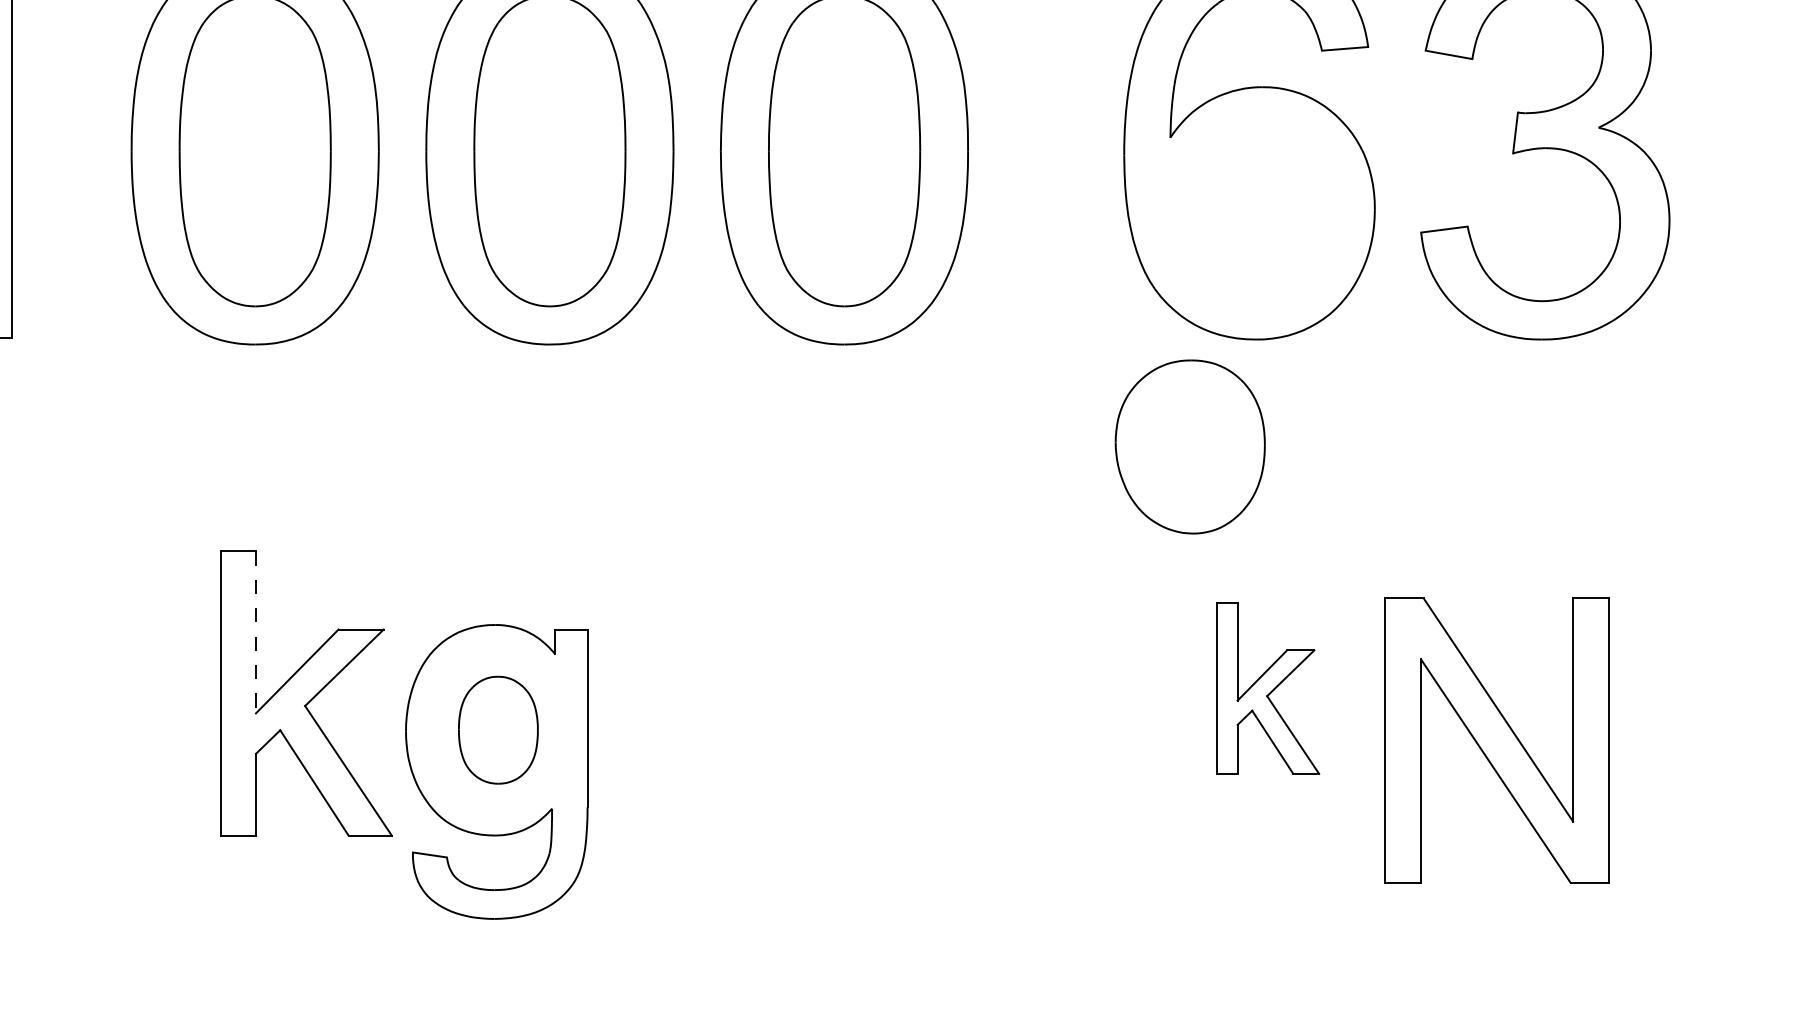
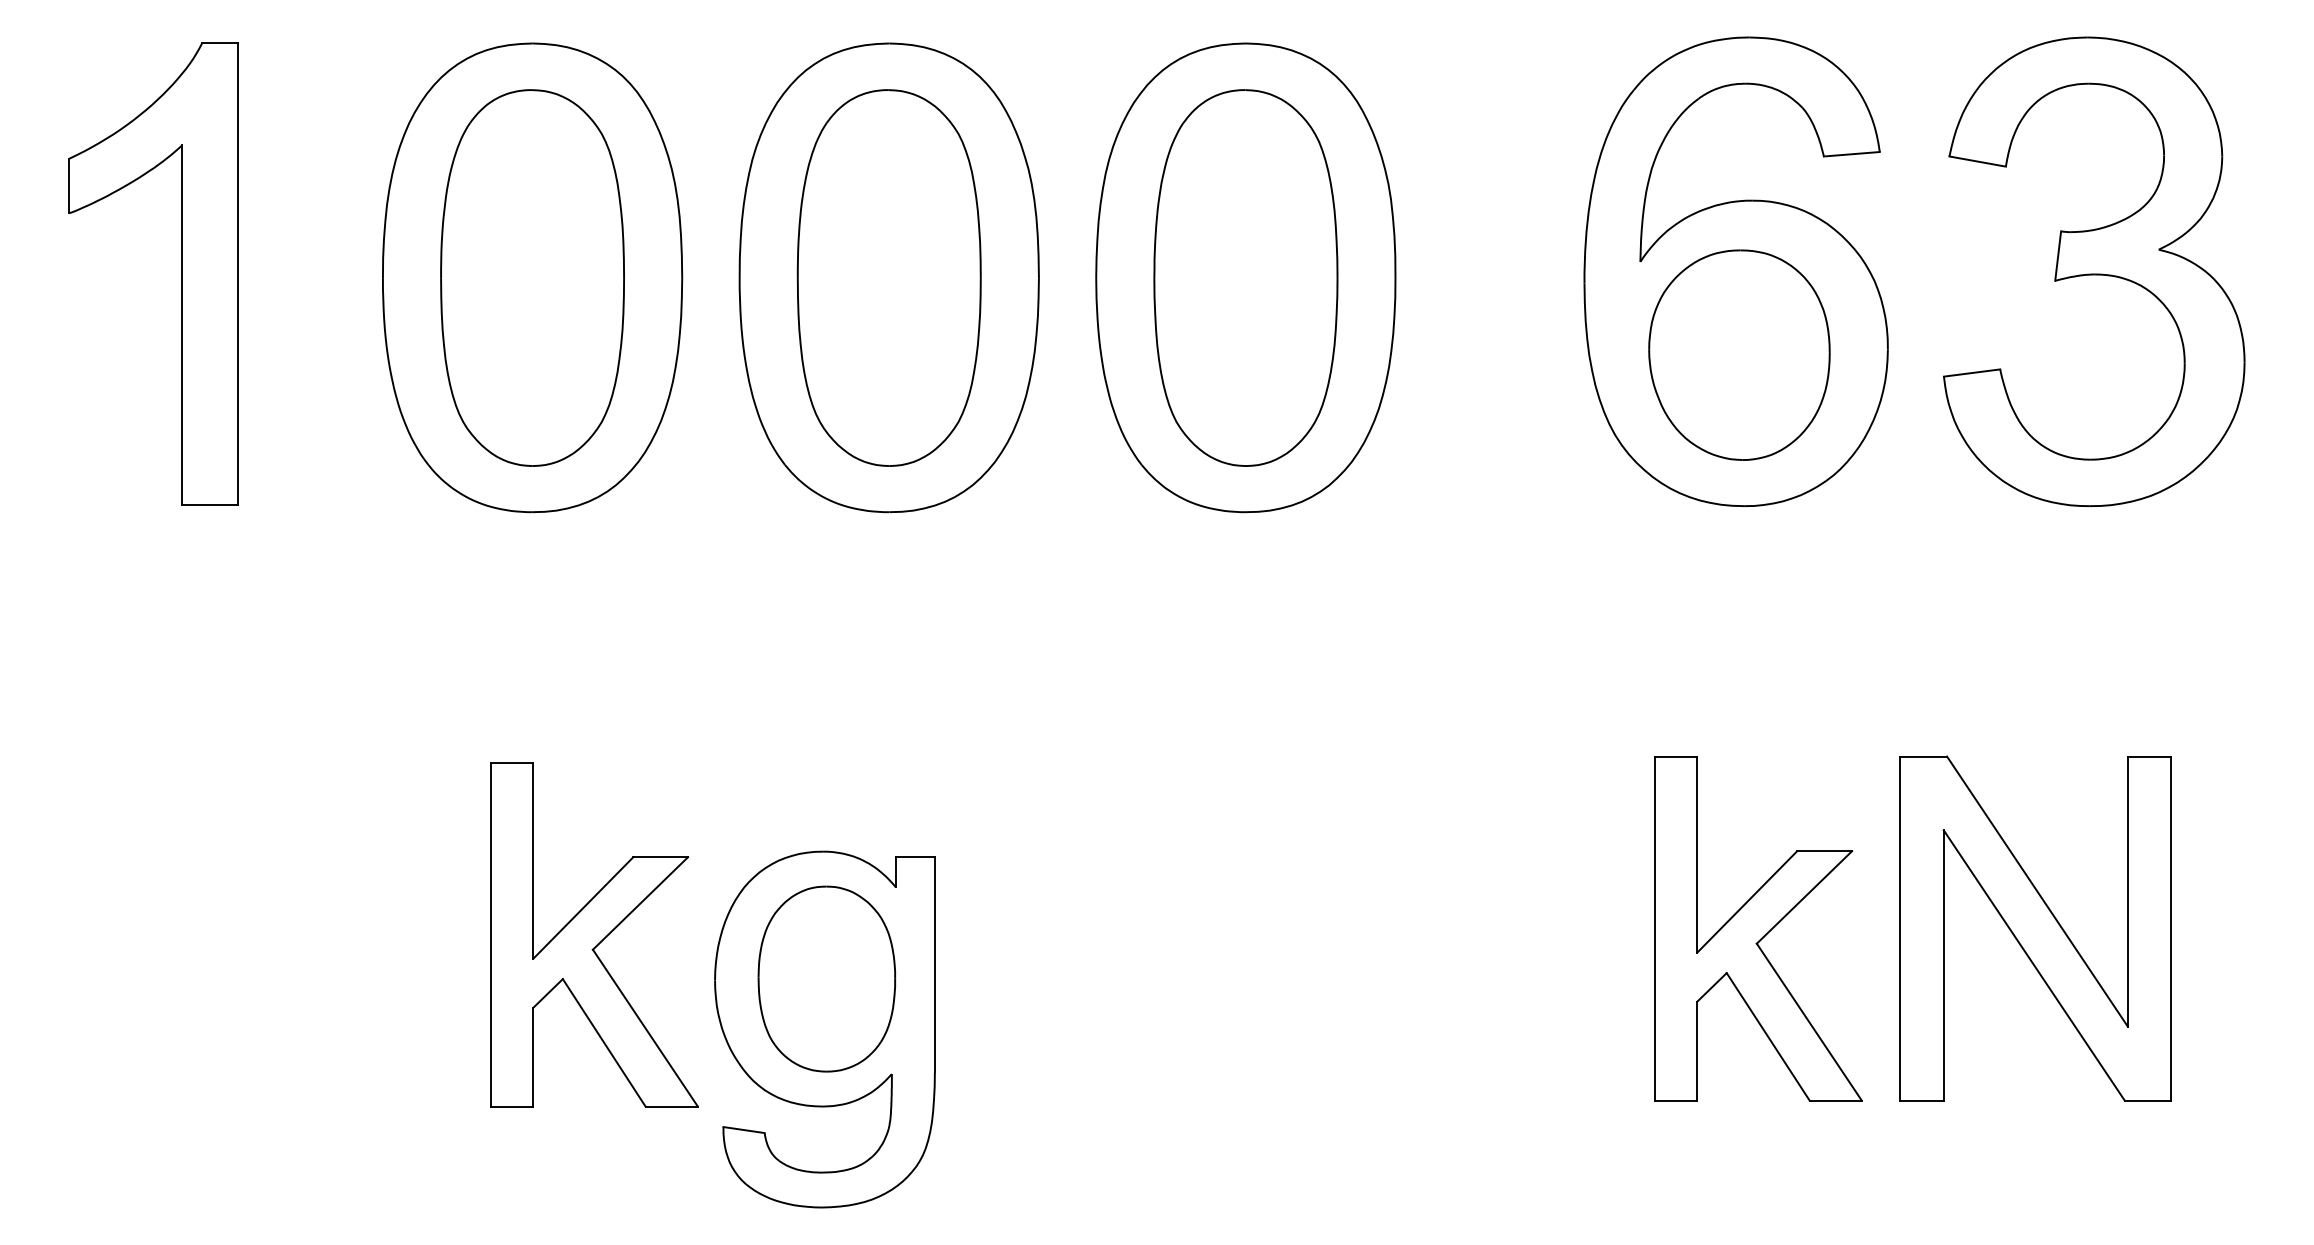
part: (1190, 446) -> (1739, 354), moved
line: (256, 633) -> (533, 861), dashed -> solid
part: (1267, 688) -> (1758, 928), size x1.67
part: (498, 729) -> (826, 978), size x1.43
part: (1496, 740) -> (2035, 928), moved

